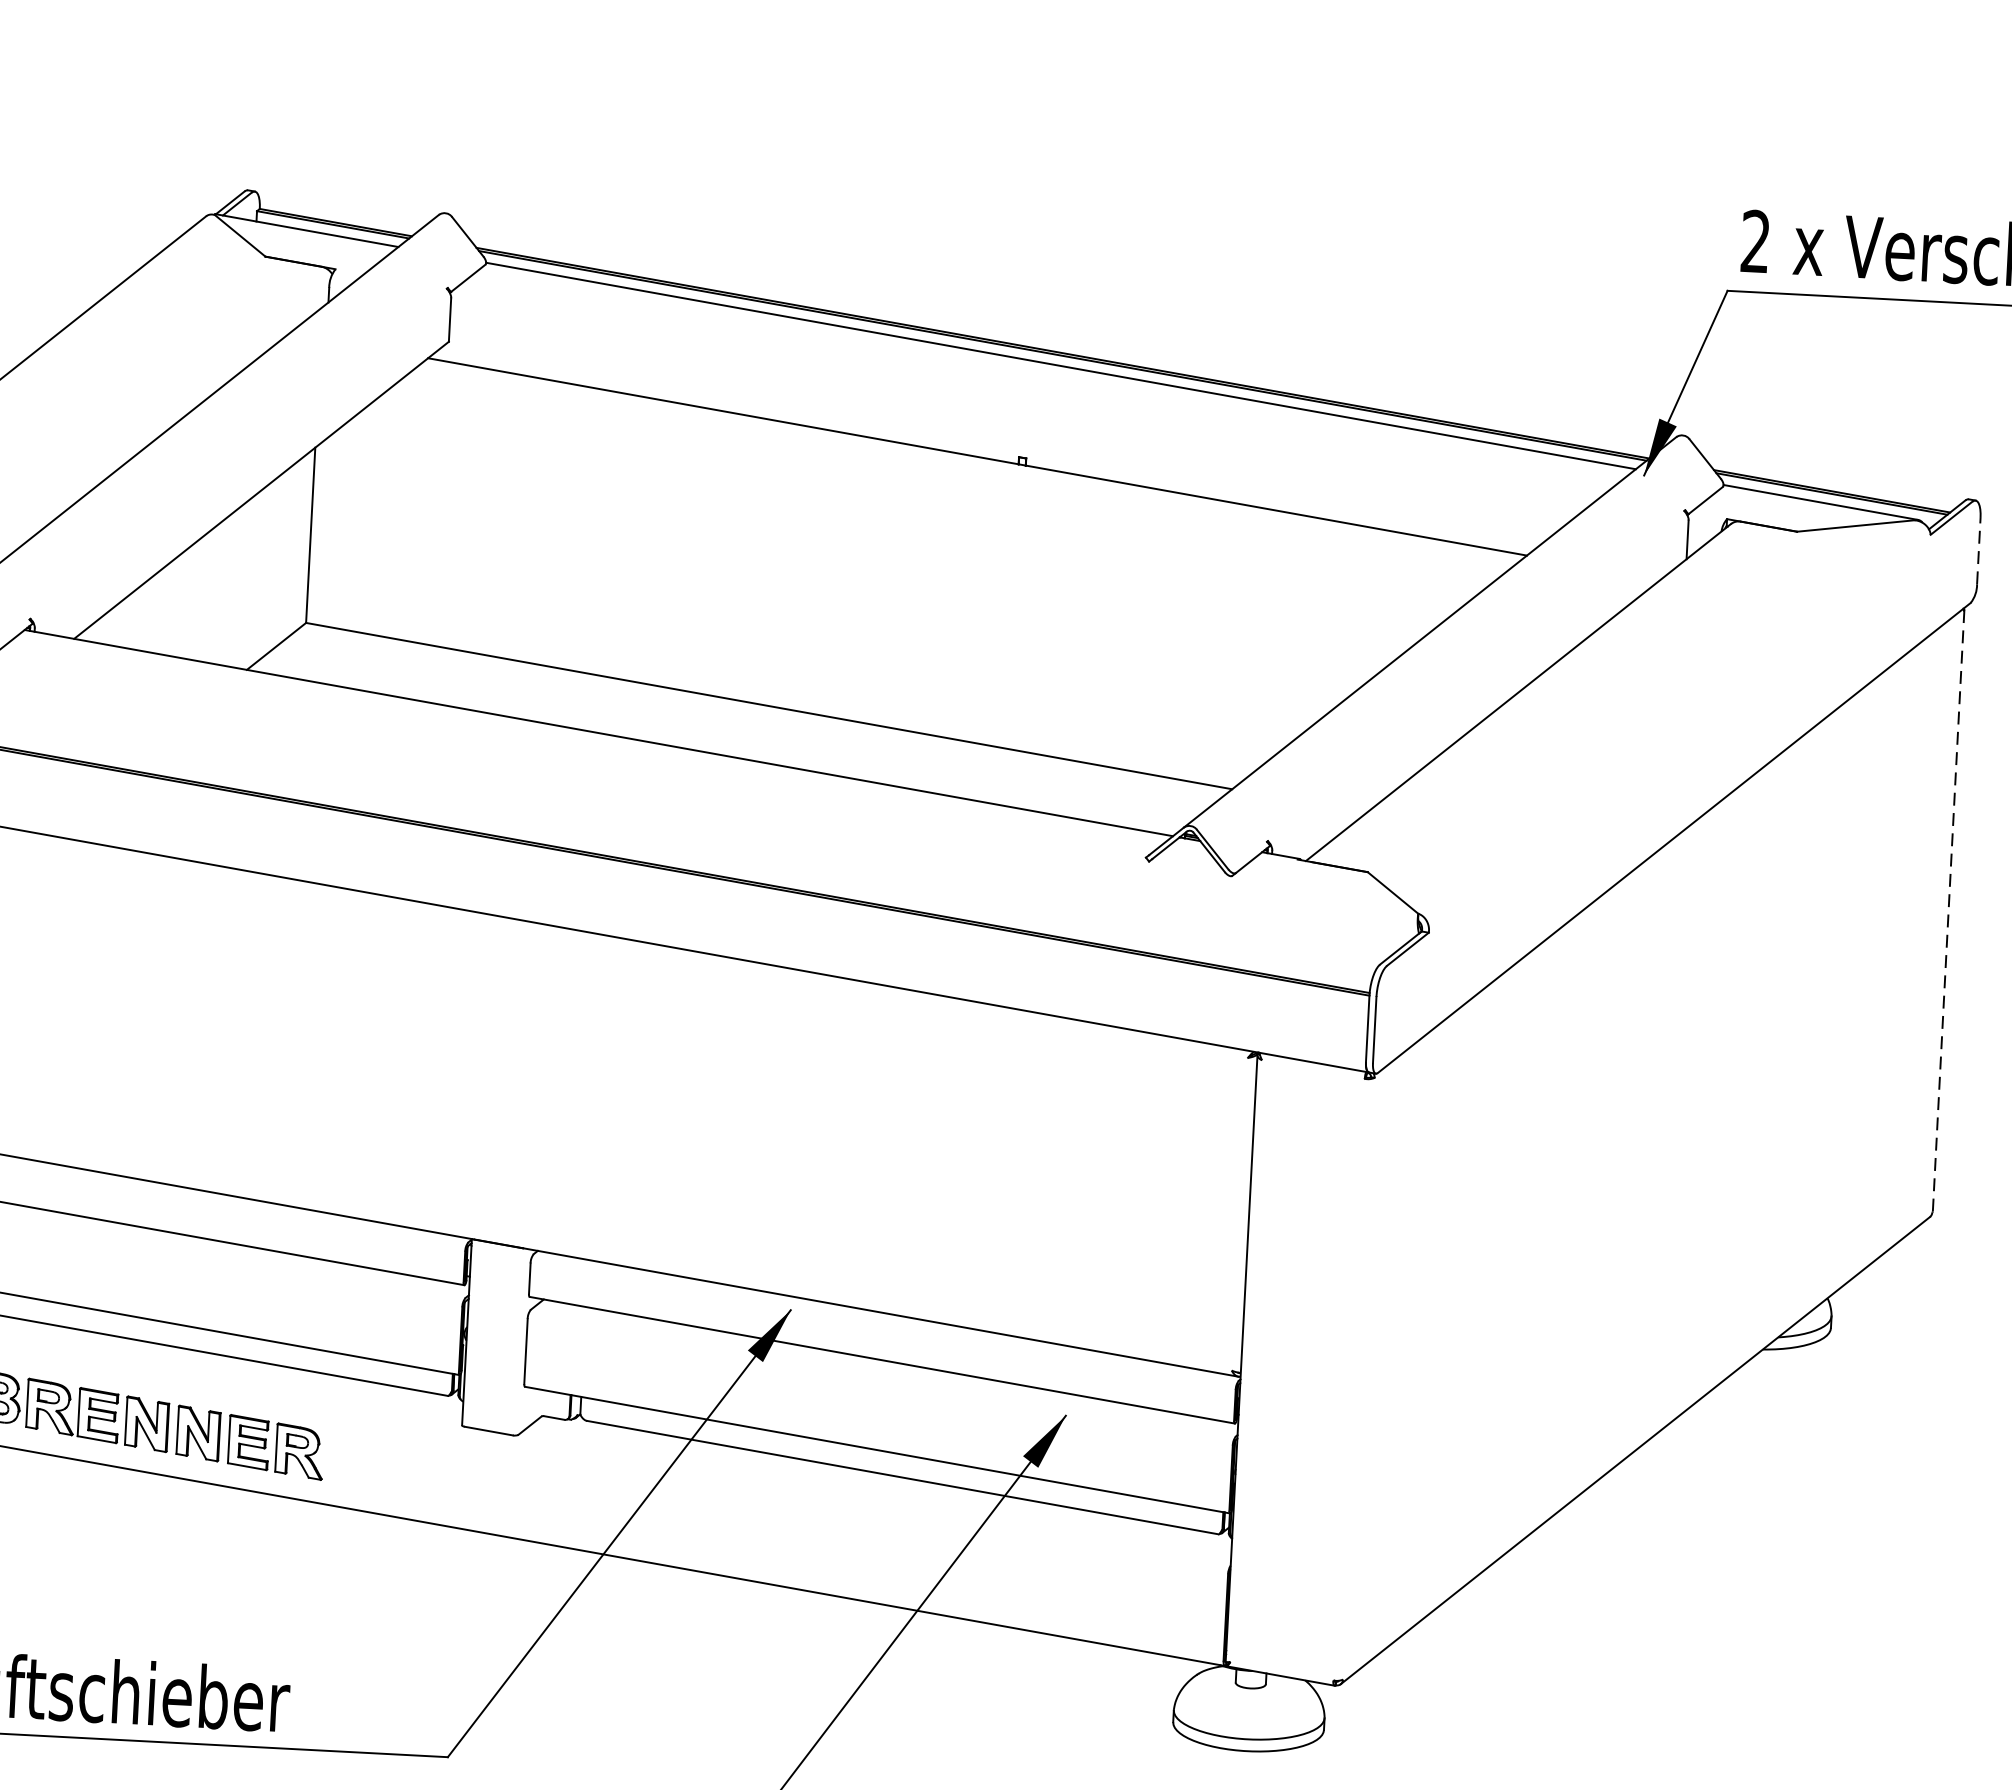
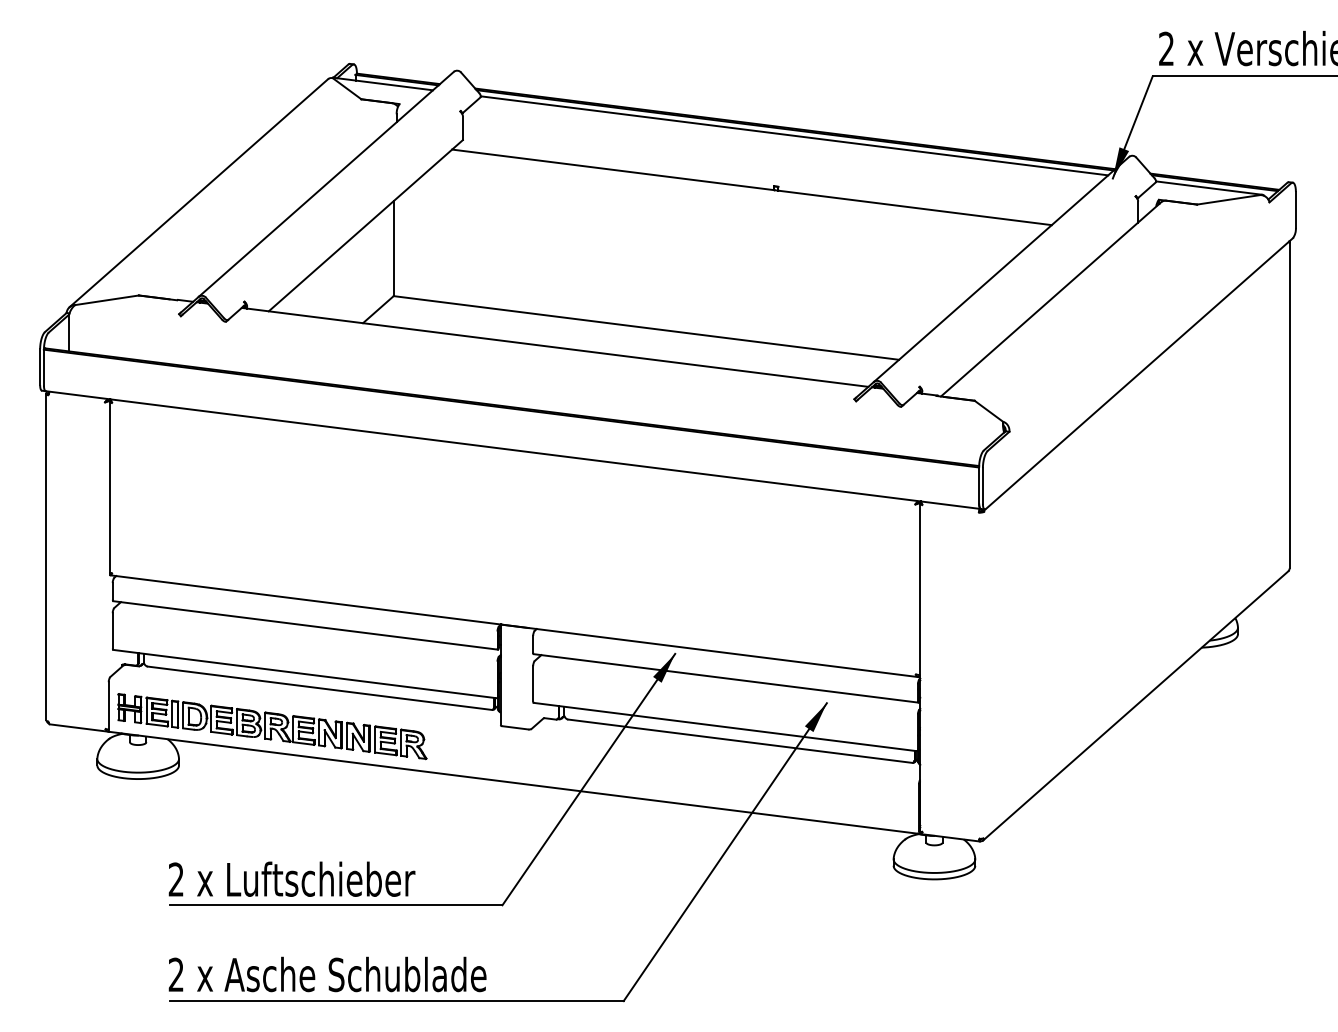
line: (1978, 550) -> (1295, 209), dashed -> solid
line: (1948, 909) -> (1289, 404), dashed -> solid

